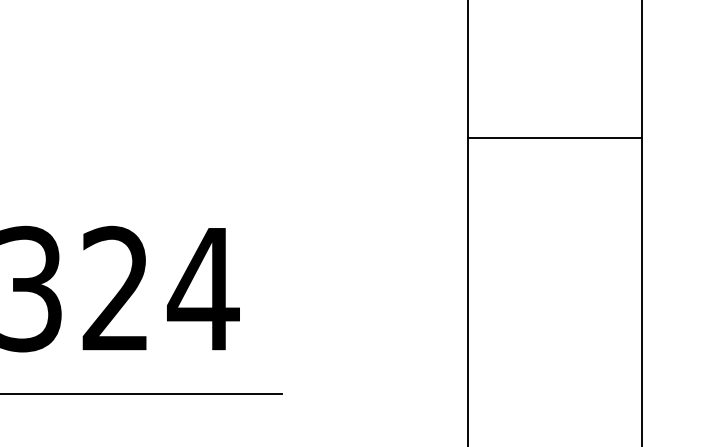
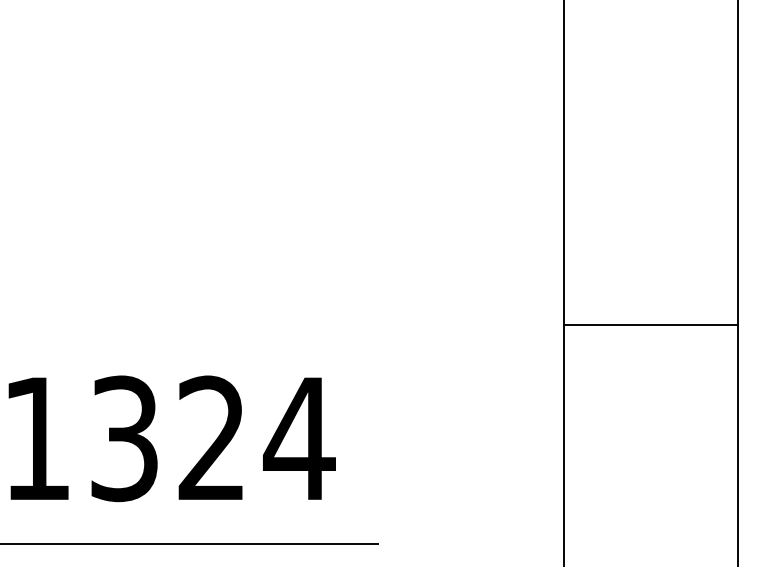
line: (554, 138) -> (650, 325), moved

